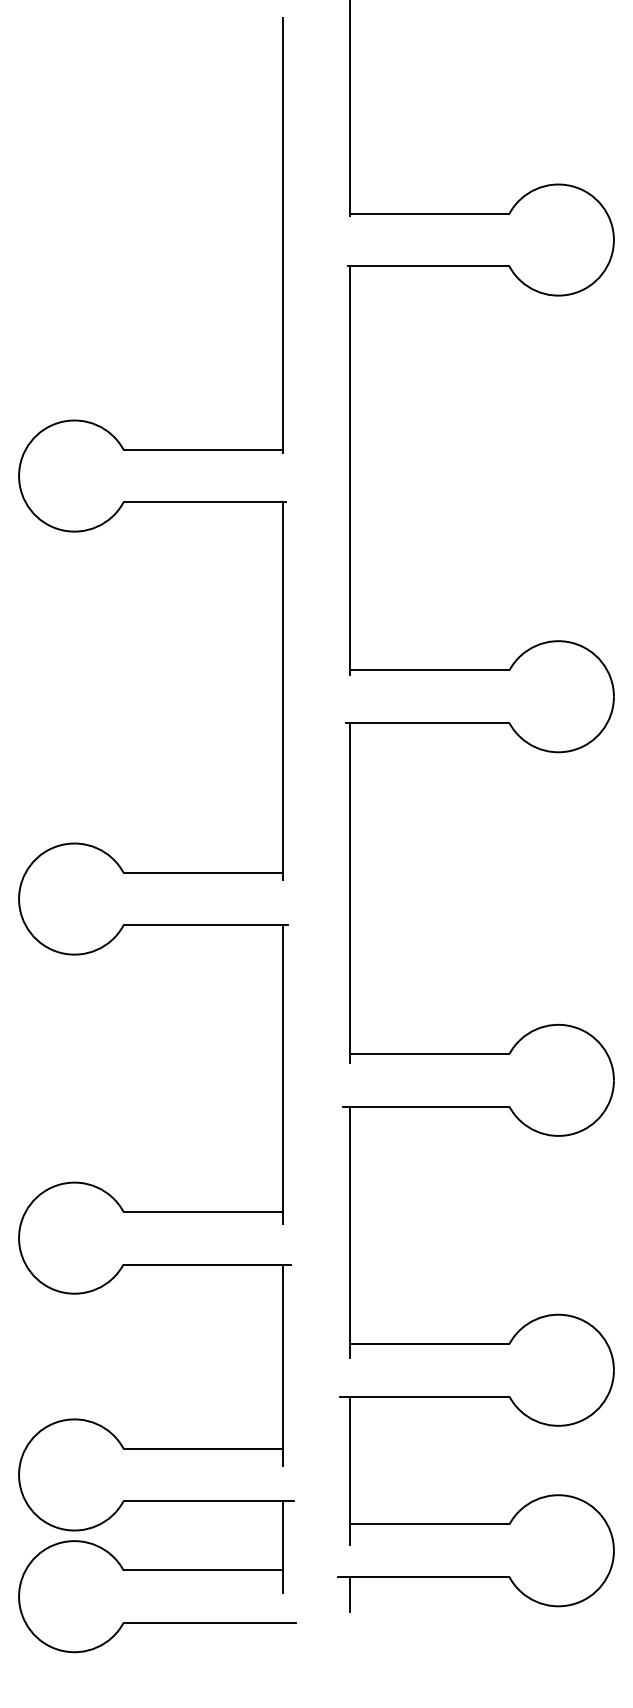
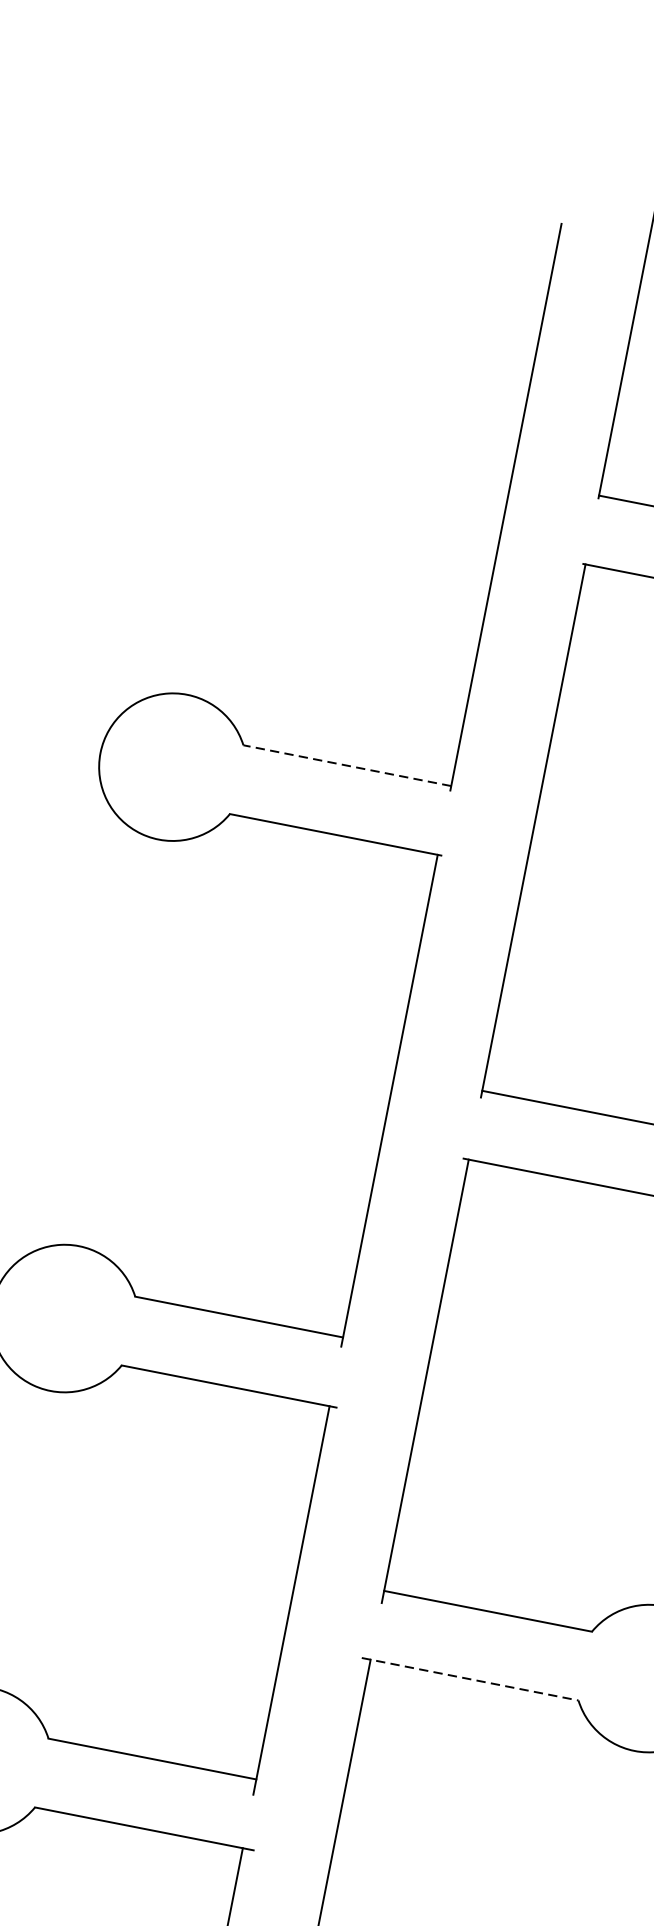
line: (203, 449) -> (347, 765), solid -> dashed
line: (426, 1106) -> (470, 1678), solid -> dashed

